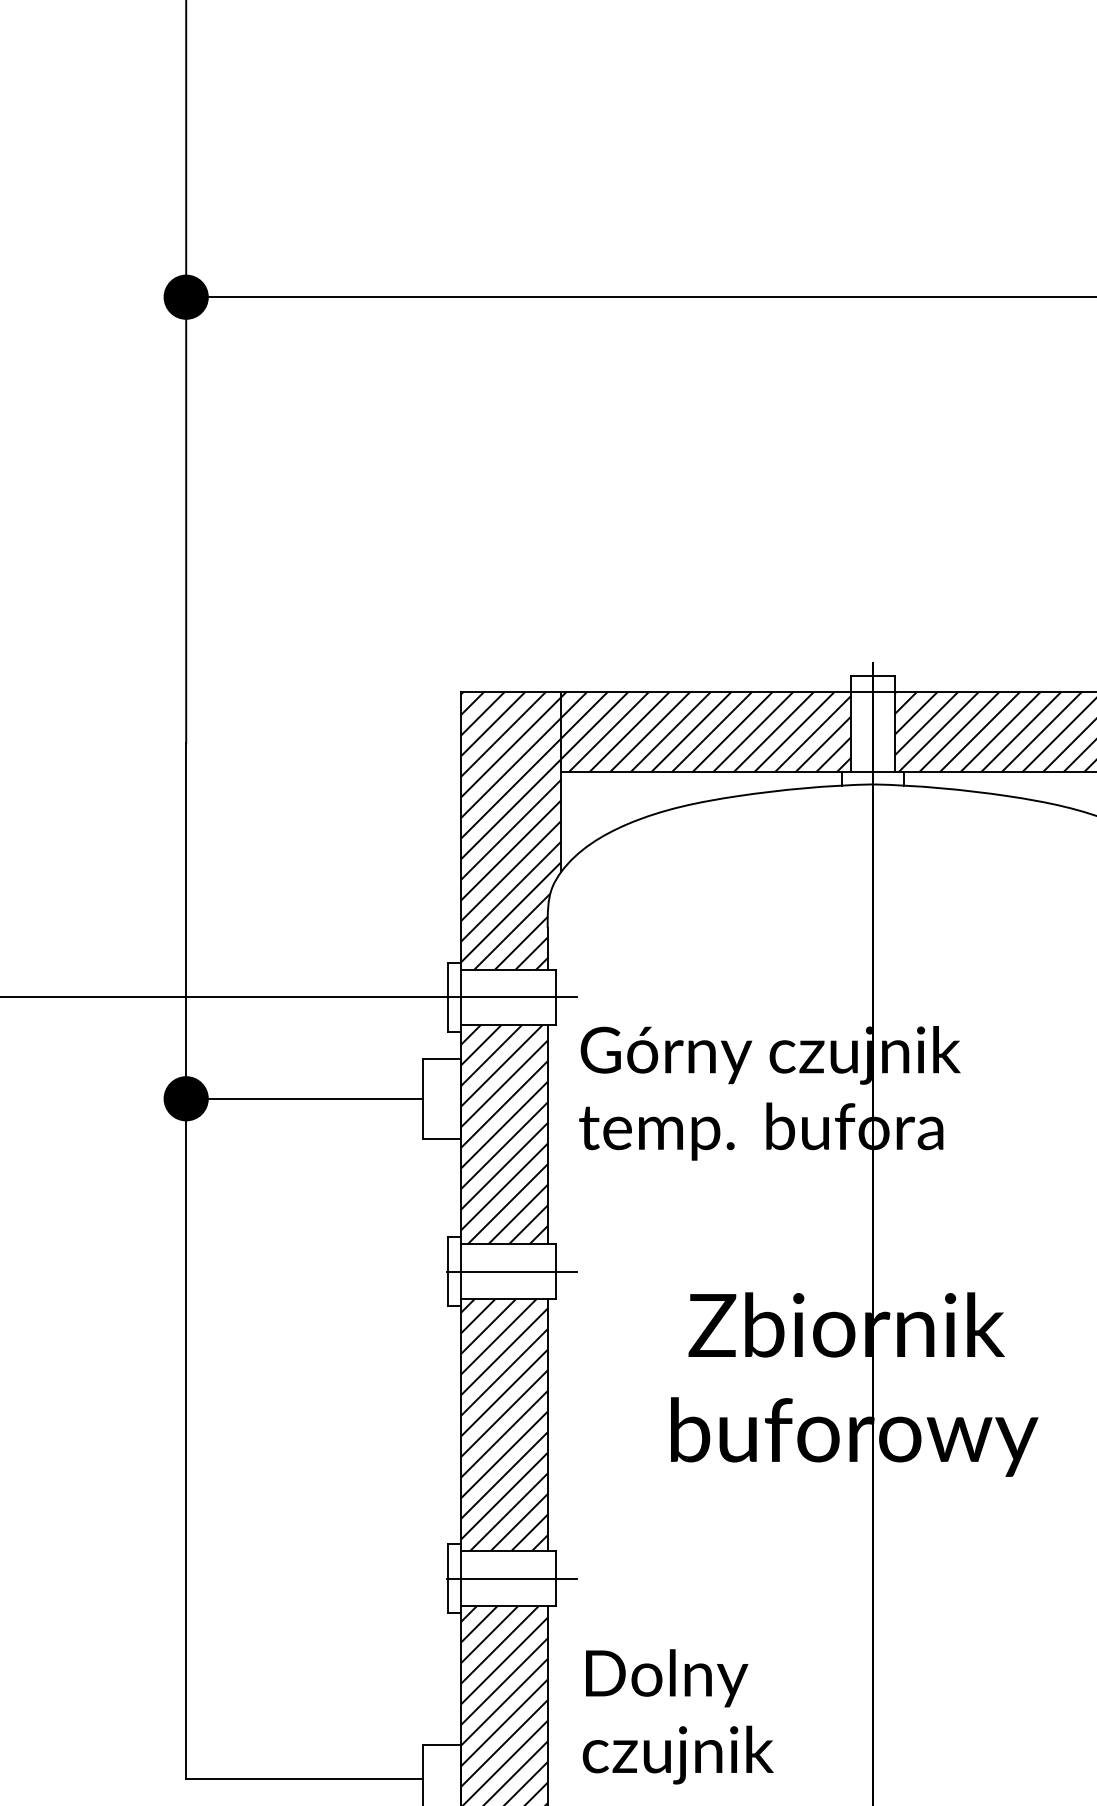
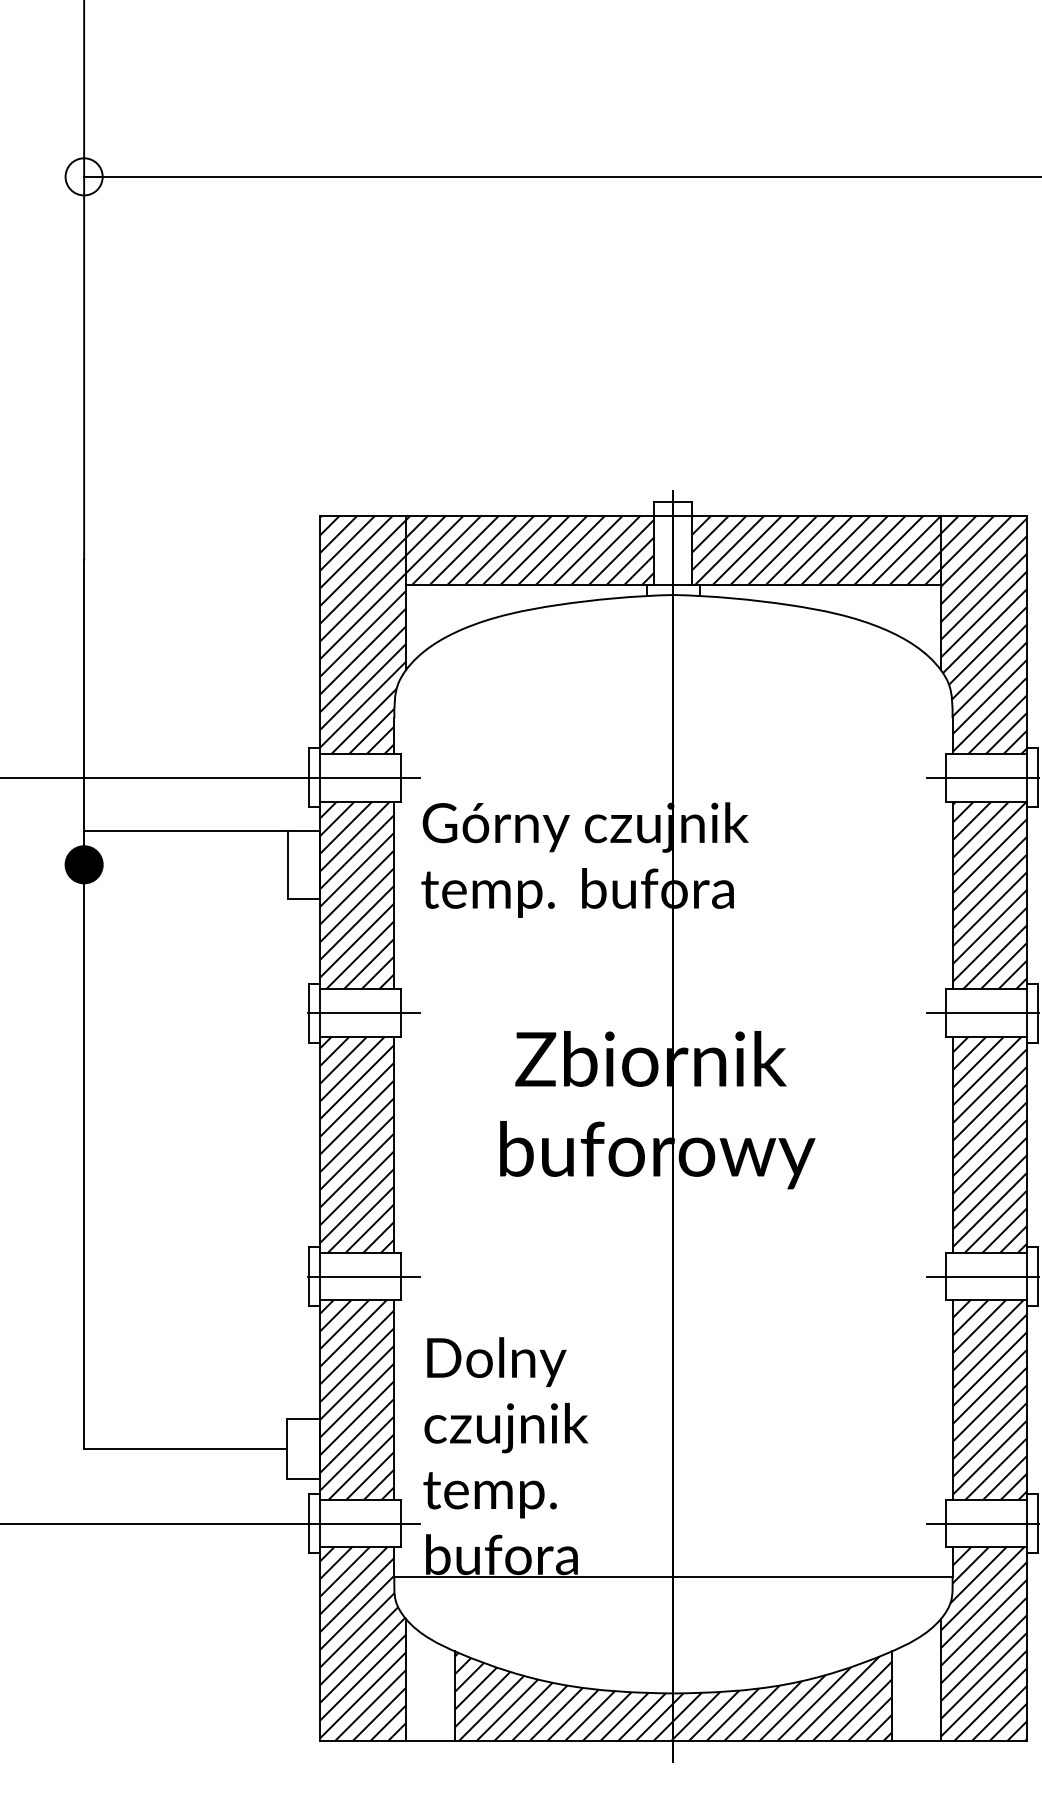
fill: (185, 296) -> (83, 176), removed
line: (304, 1098) -> (185, 830), moved

